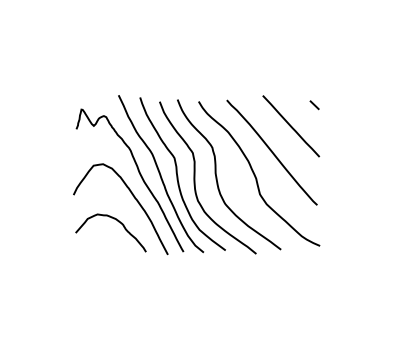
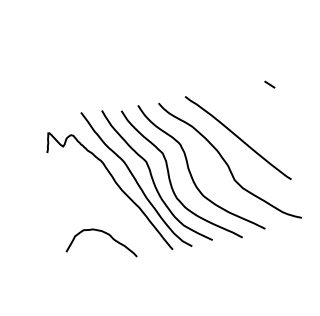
line: (291, 126) -> (251, 109), removed
curve: (133, 197) -> (114, 207), removed

